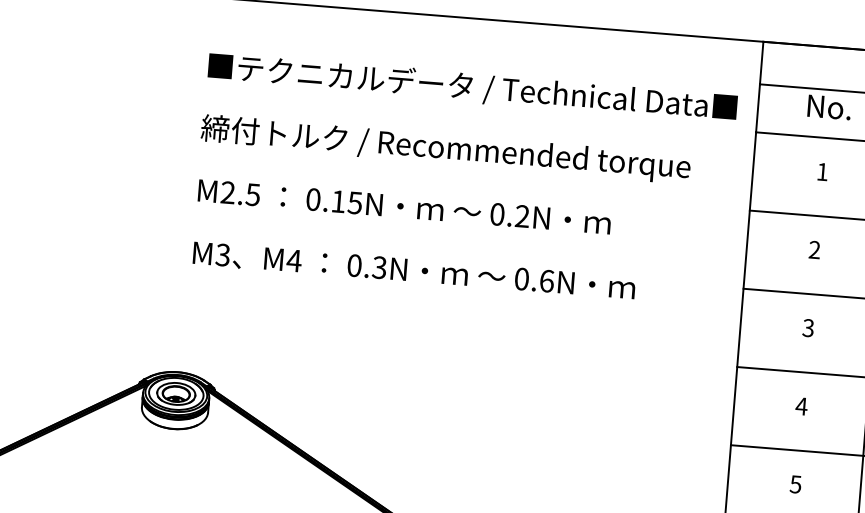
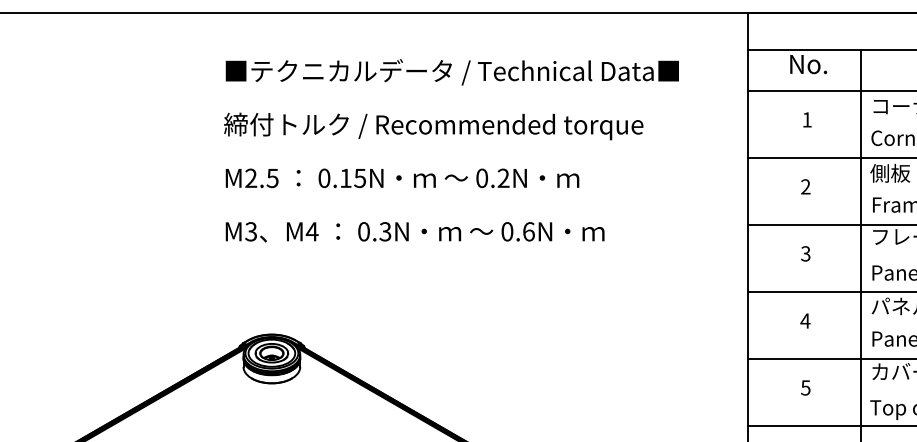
text: (464, 179) -> (451, 150), moved

